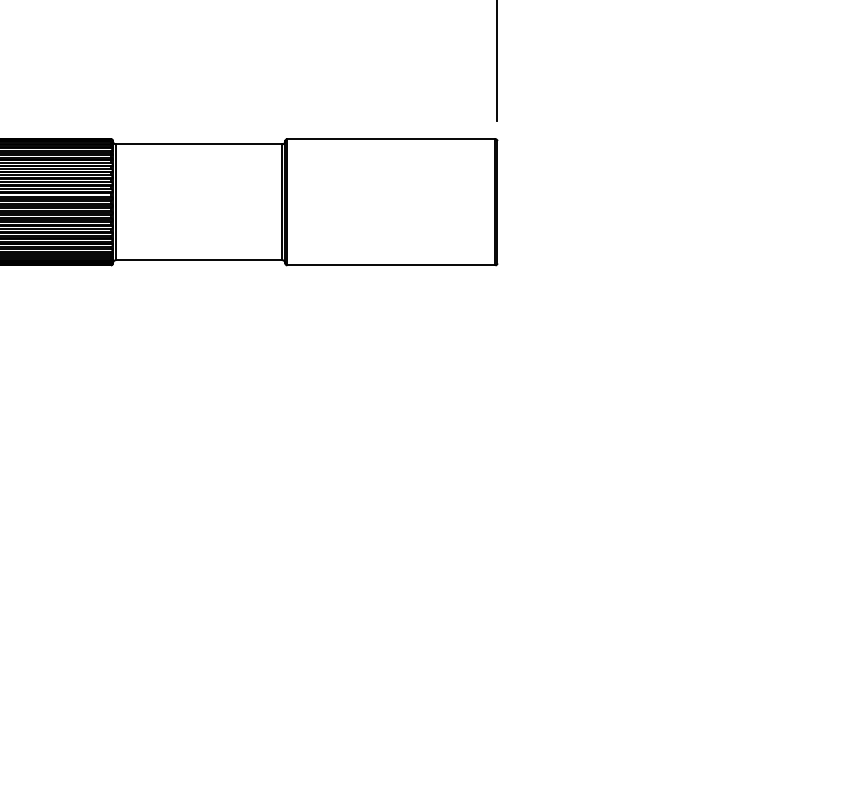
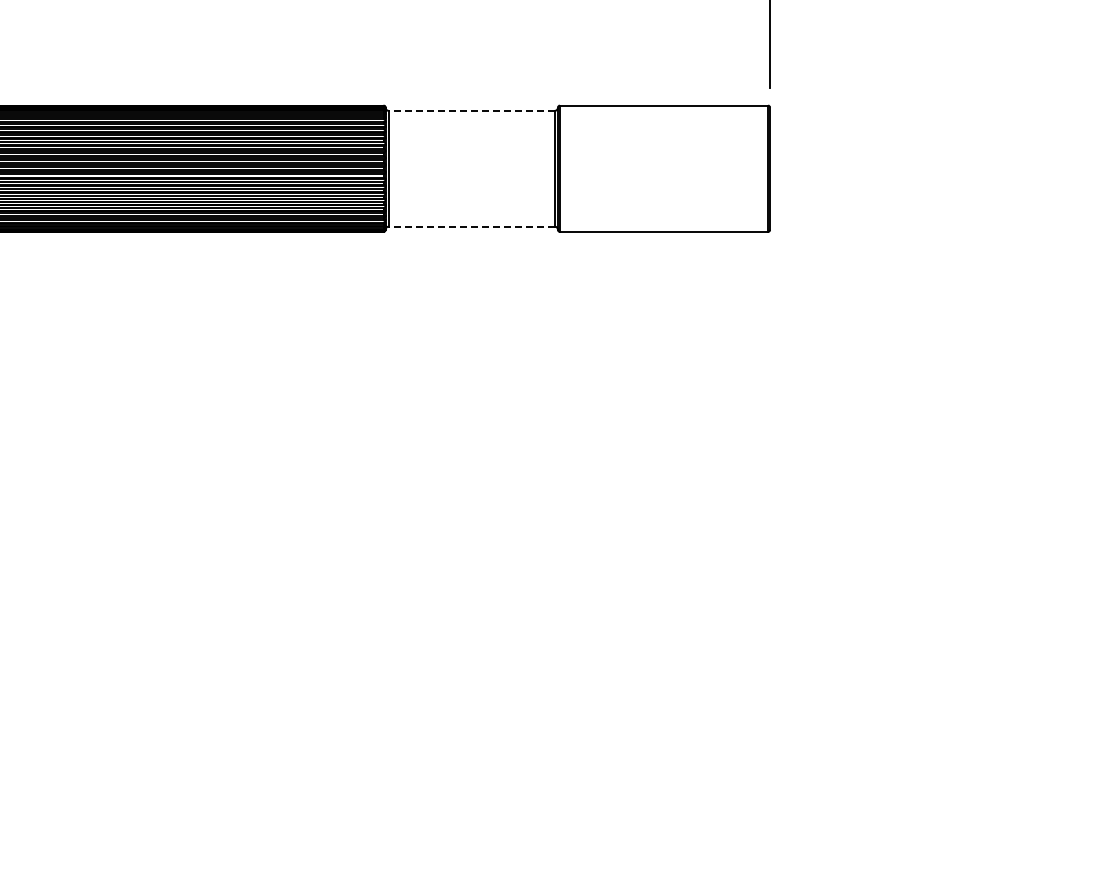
line: (198, 144) -> (471, 110), solid -> dashed
line: (198, 260) -> (471, 226), solid -> dashed

